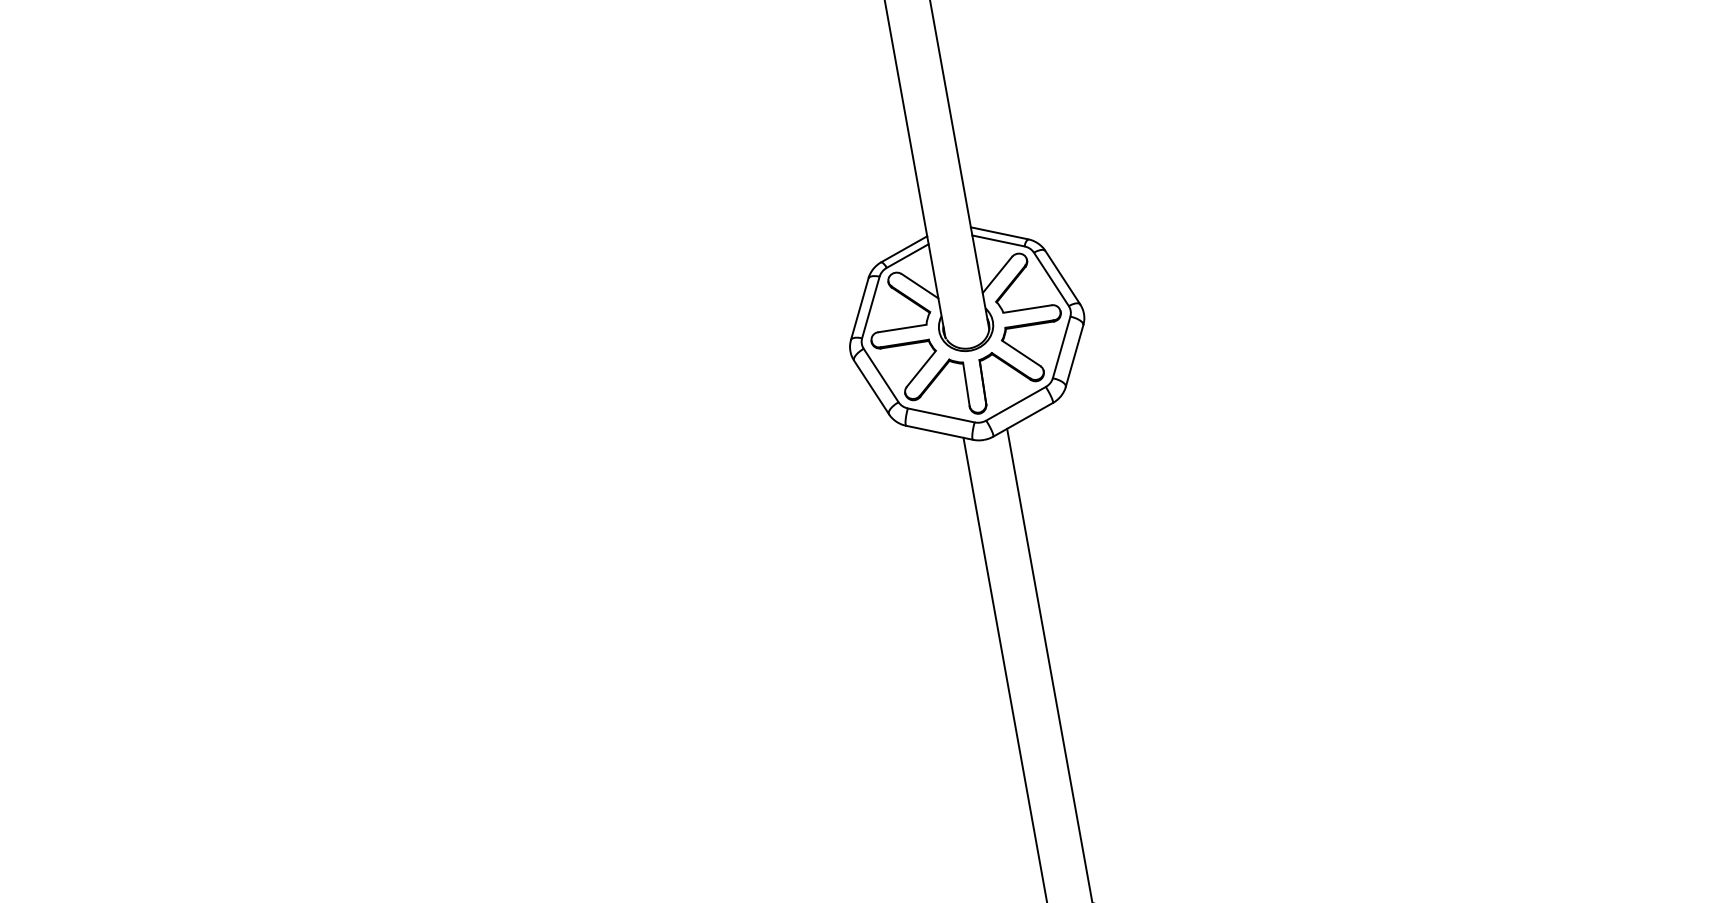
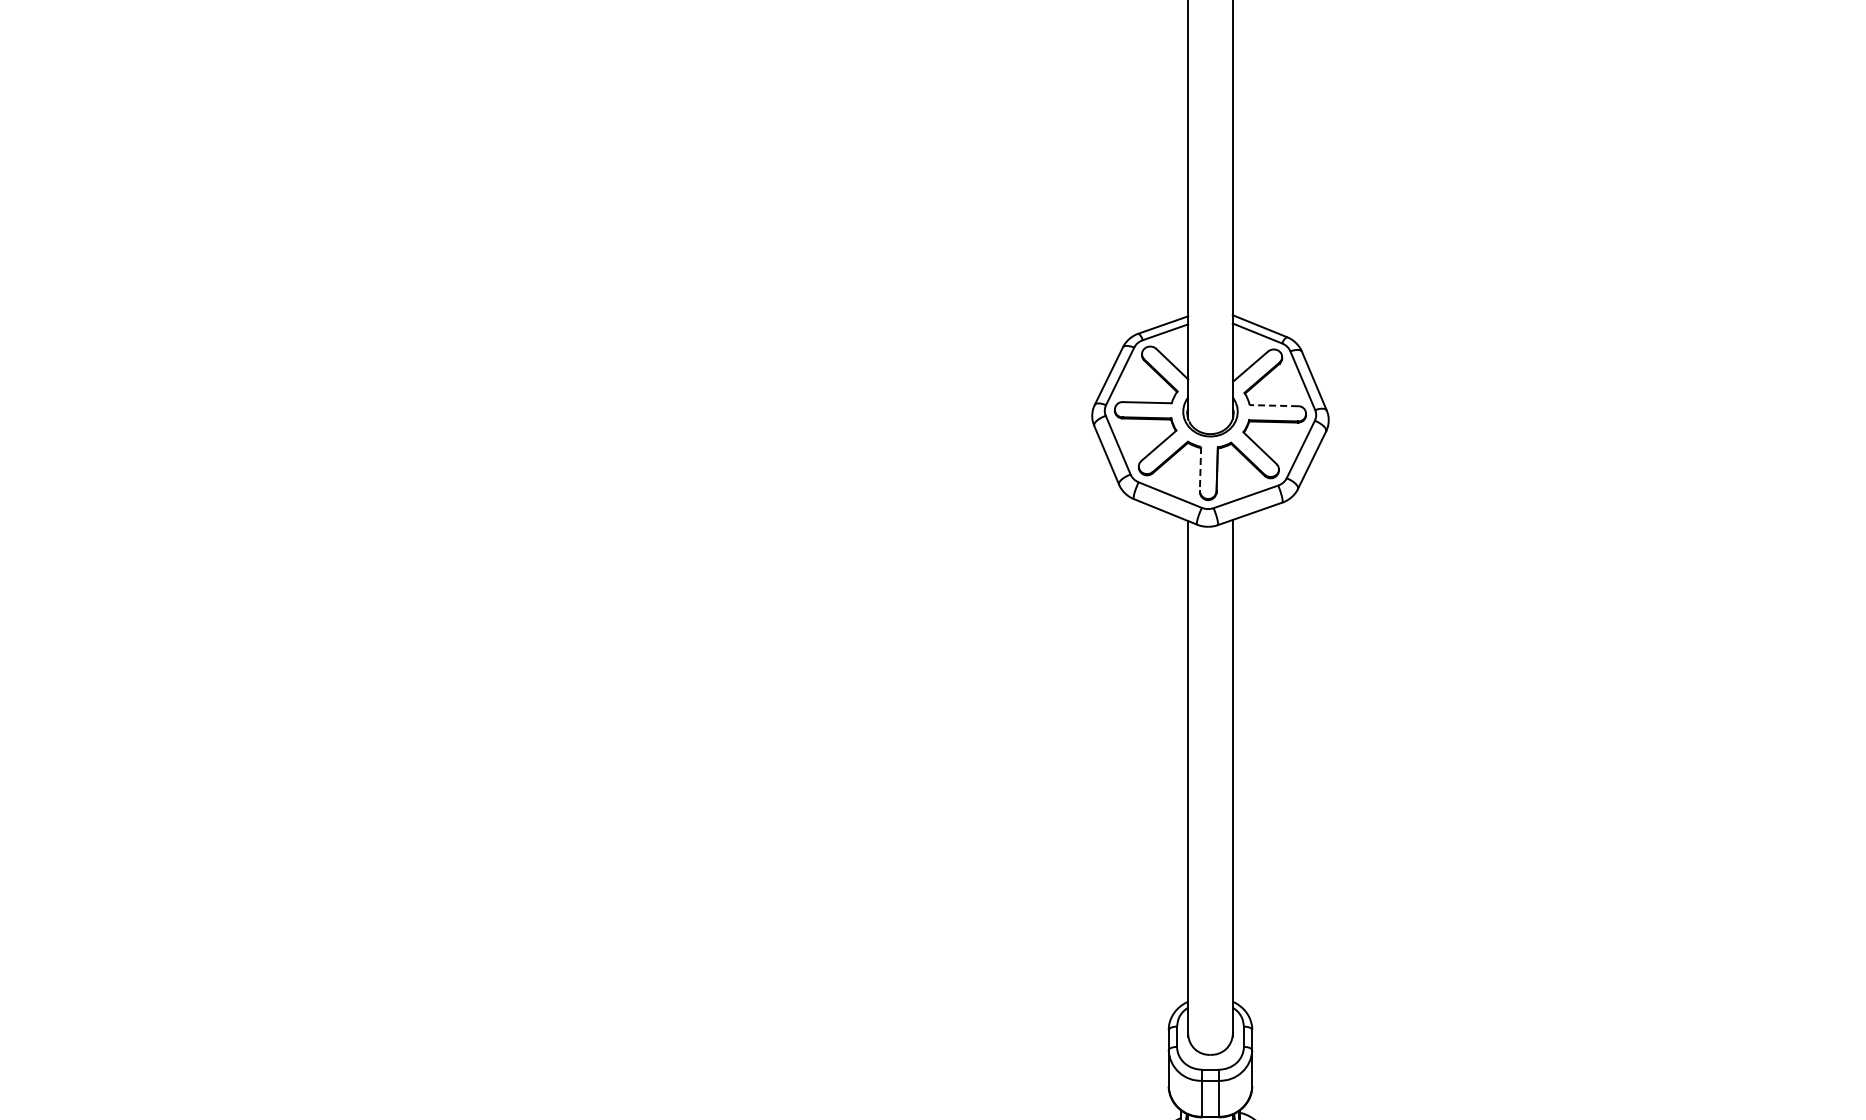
line: (1026, 308) -> (1273, 405), solid -> dashed
line: (966, 384) -> (1200, 469), solid -> dashed

